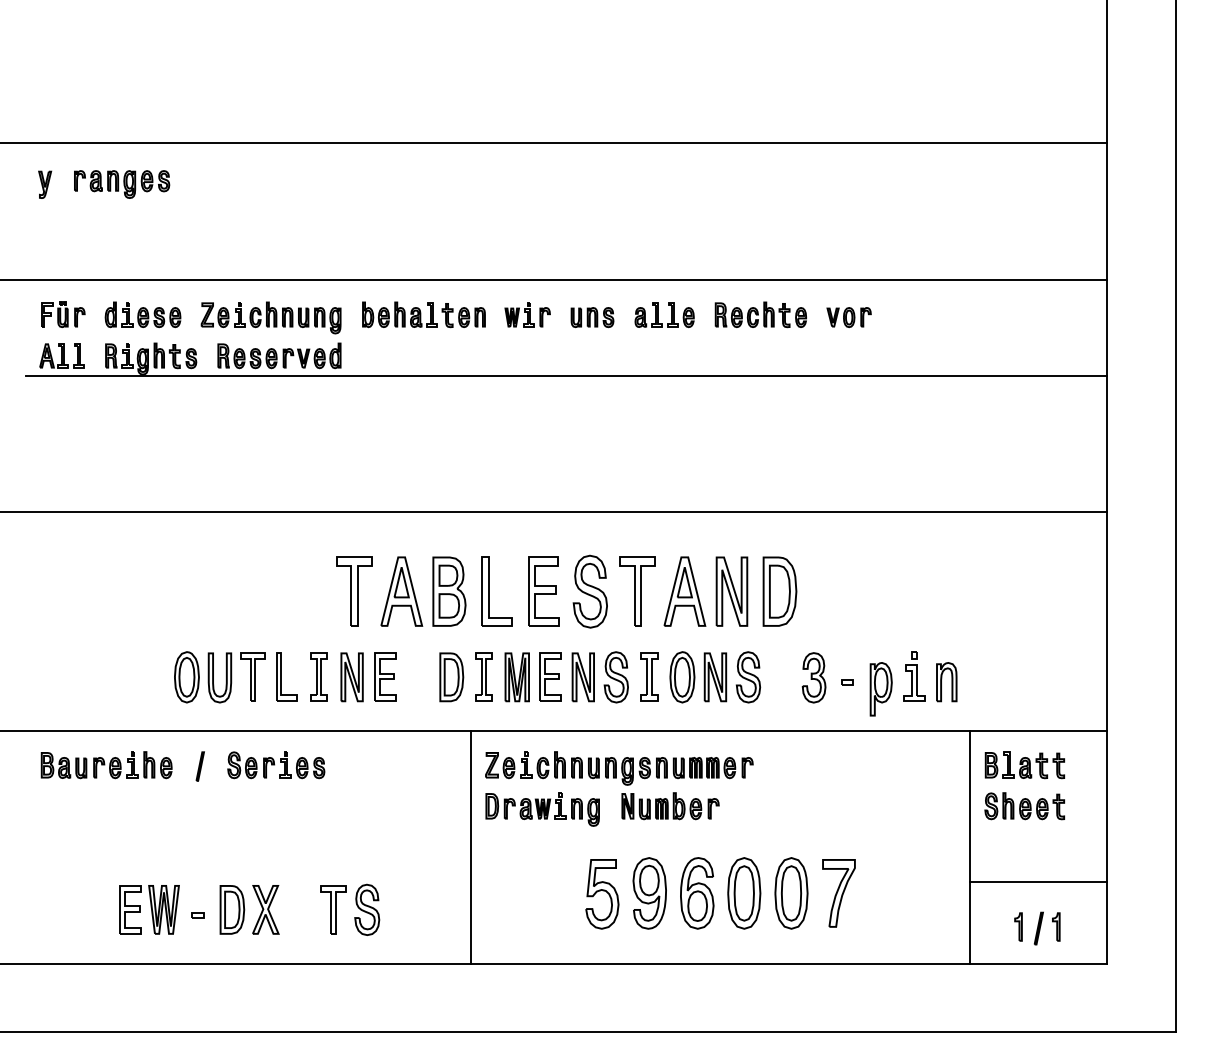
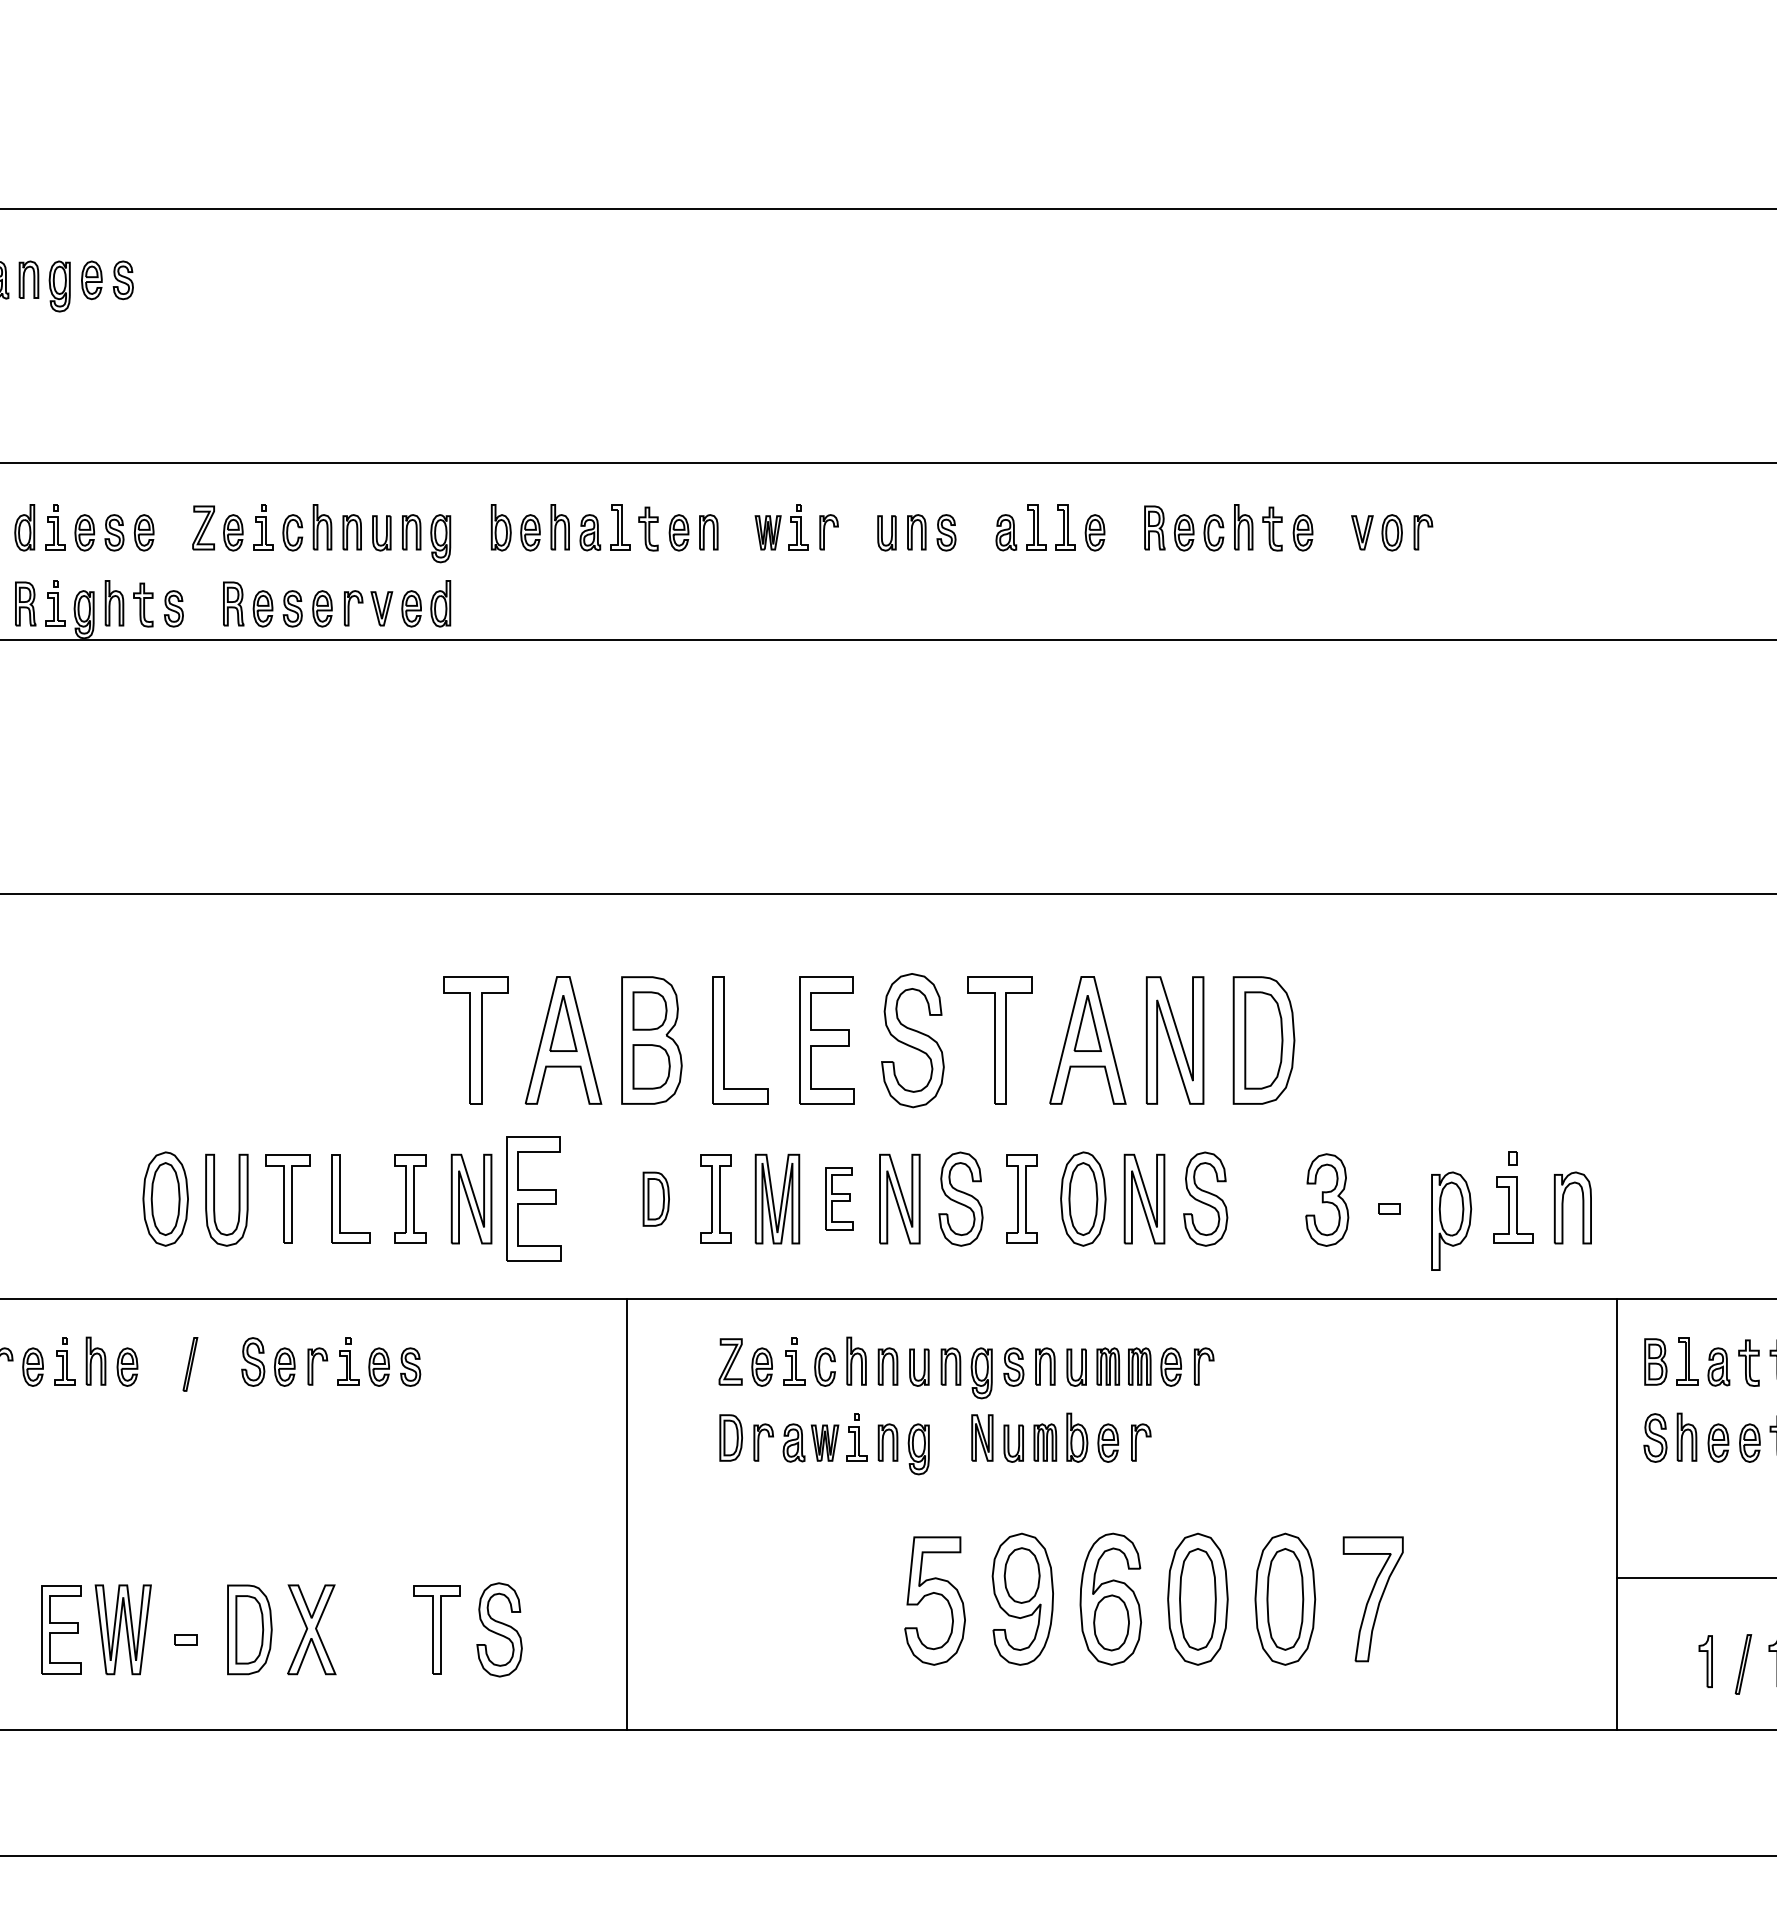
part: (385, 676) -> (533, 1197), size x1.4
part: (550, 676) -> (839, 1197), size x0.7
part: (451, 677) -> (655, 1199), size x0.6
line: (471, 847) -> (627, 1514), moved

